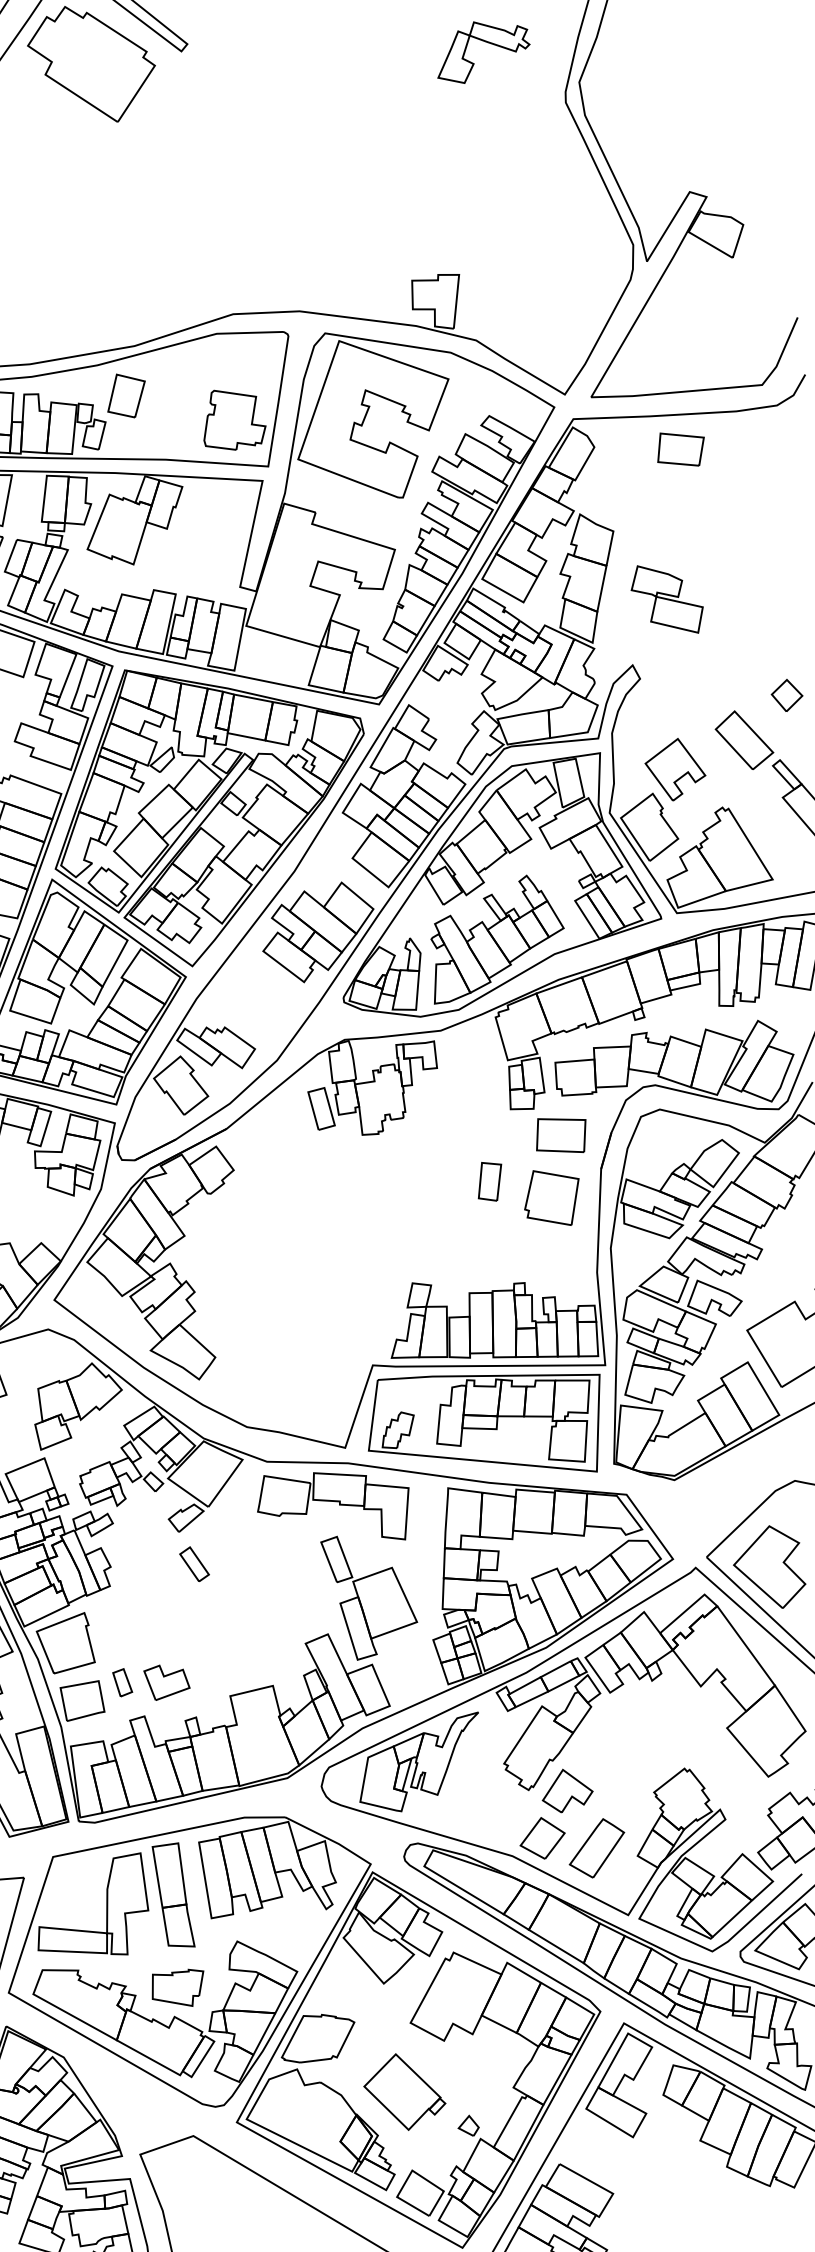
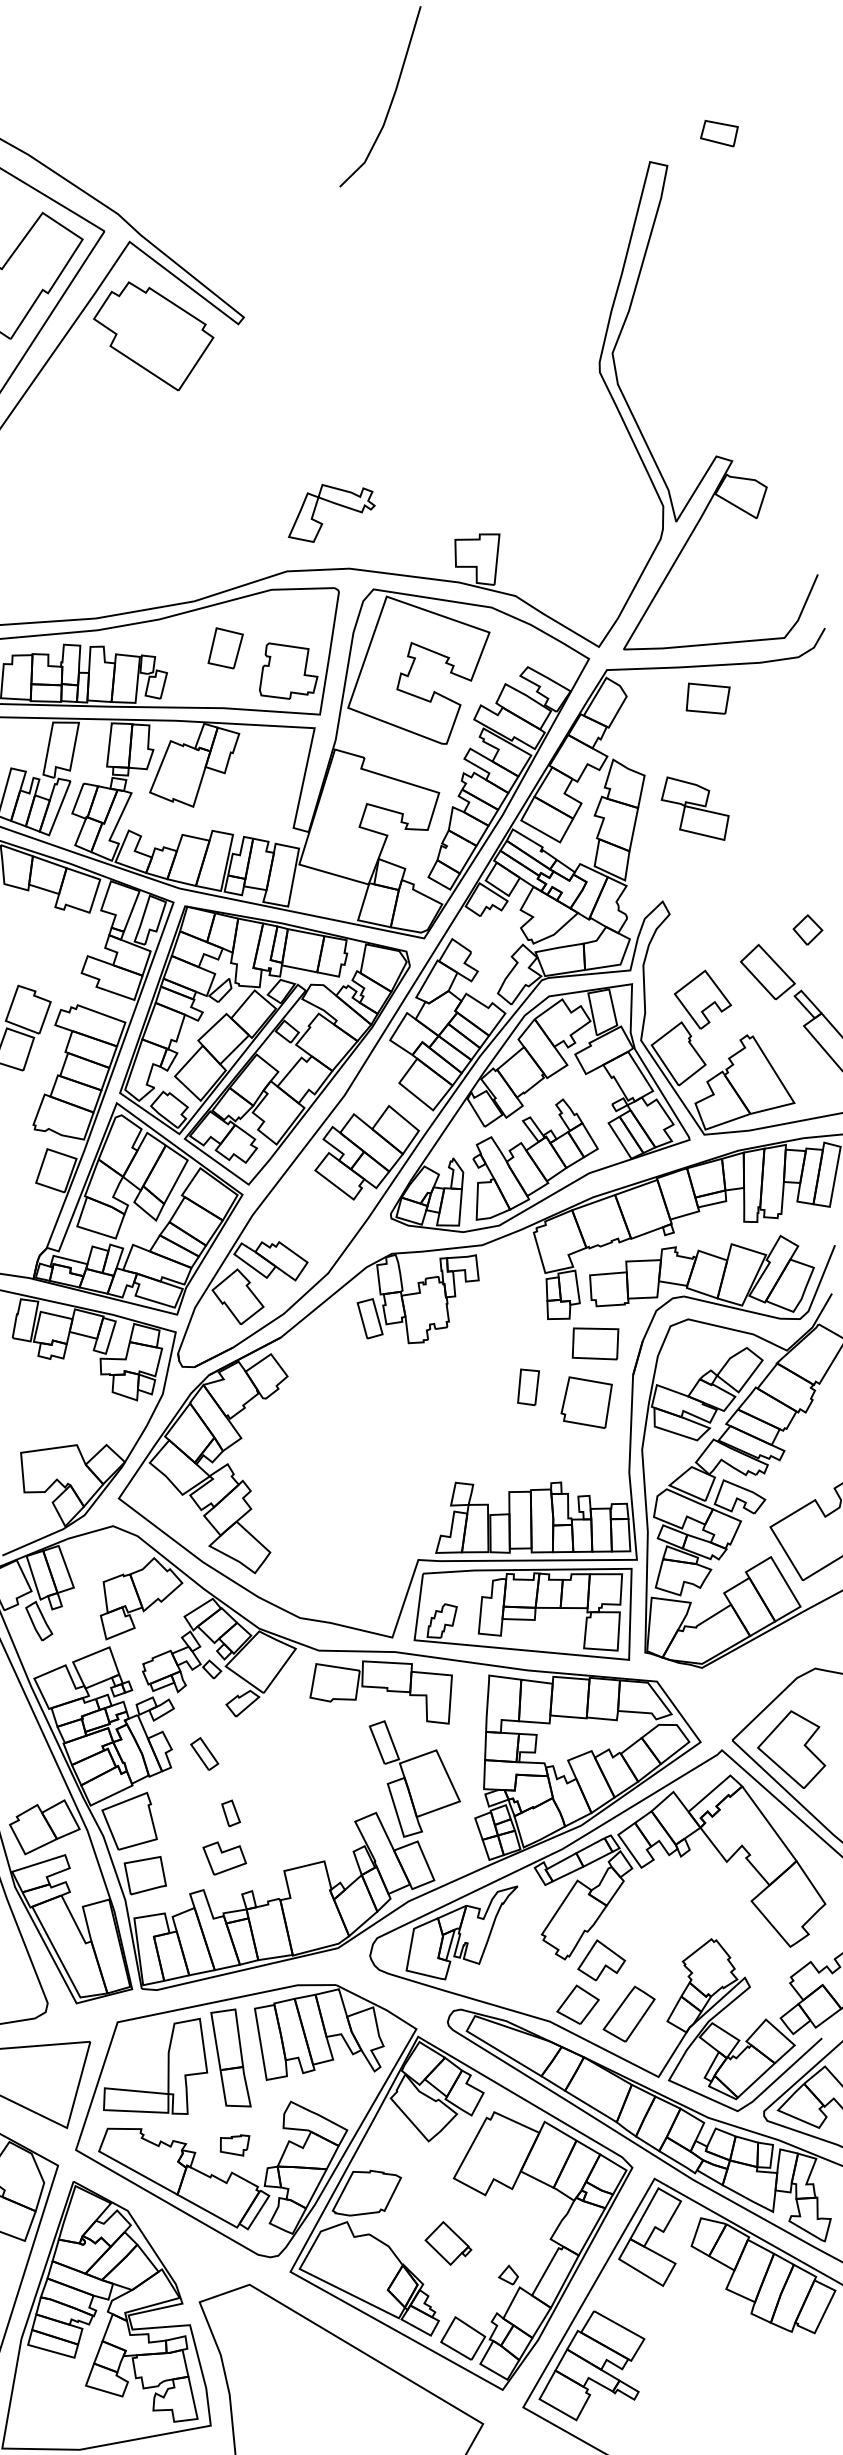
part: (486, 43) -> (334, 504), moved
part: (126, 396) -> (225, 648), moved
part: (666, 599) -> (694, 808), moved
part: (194, 1563) -> (204, 1753), moved
part: (122, 1682) -> (230, 1813), moved
part: (177, 1987) -> (234, 2145), size x0.6
part: (404, 2092) -> (448, 2243), size x0.6

